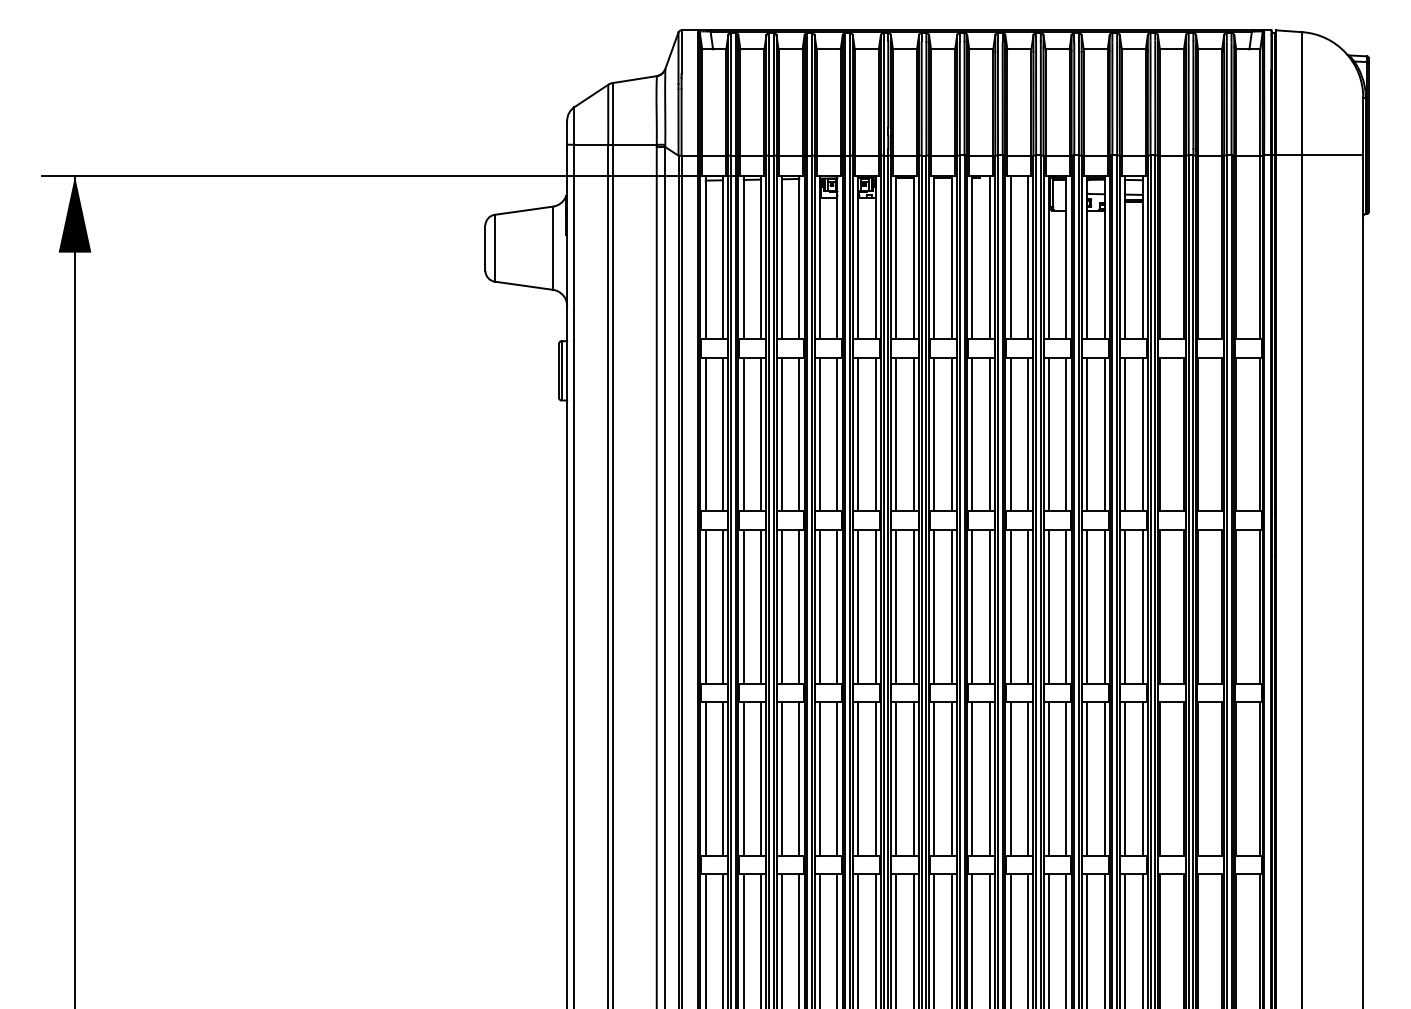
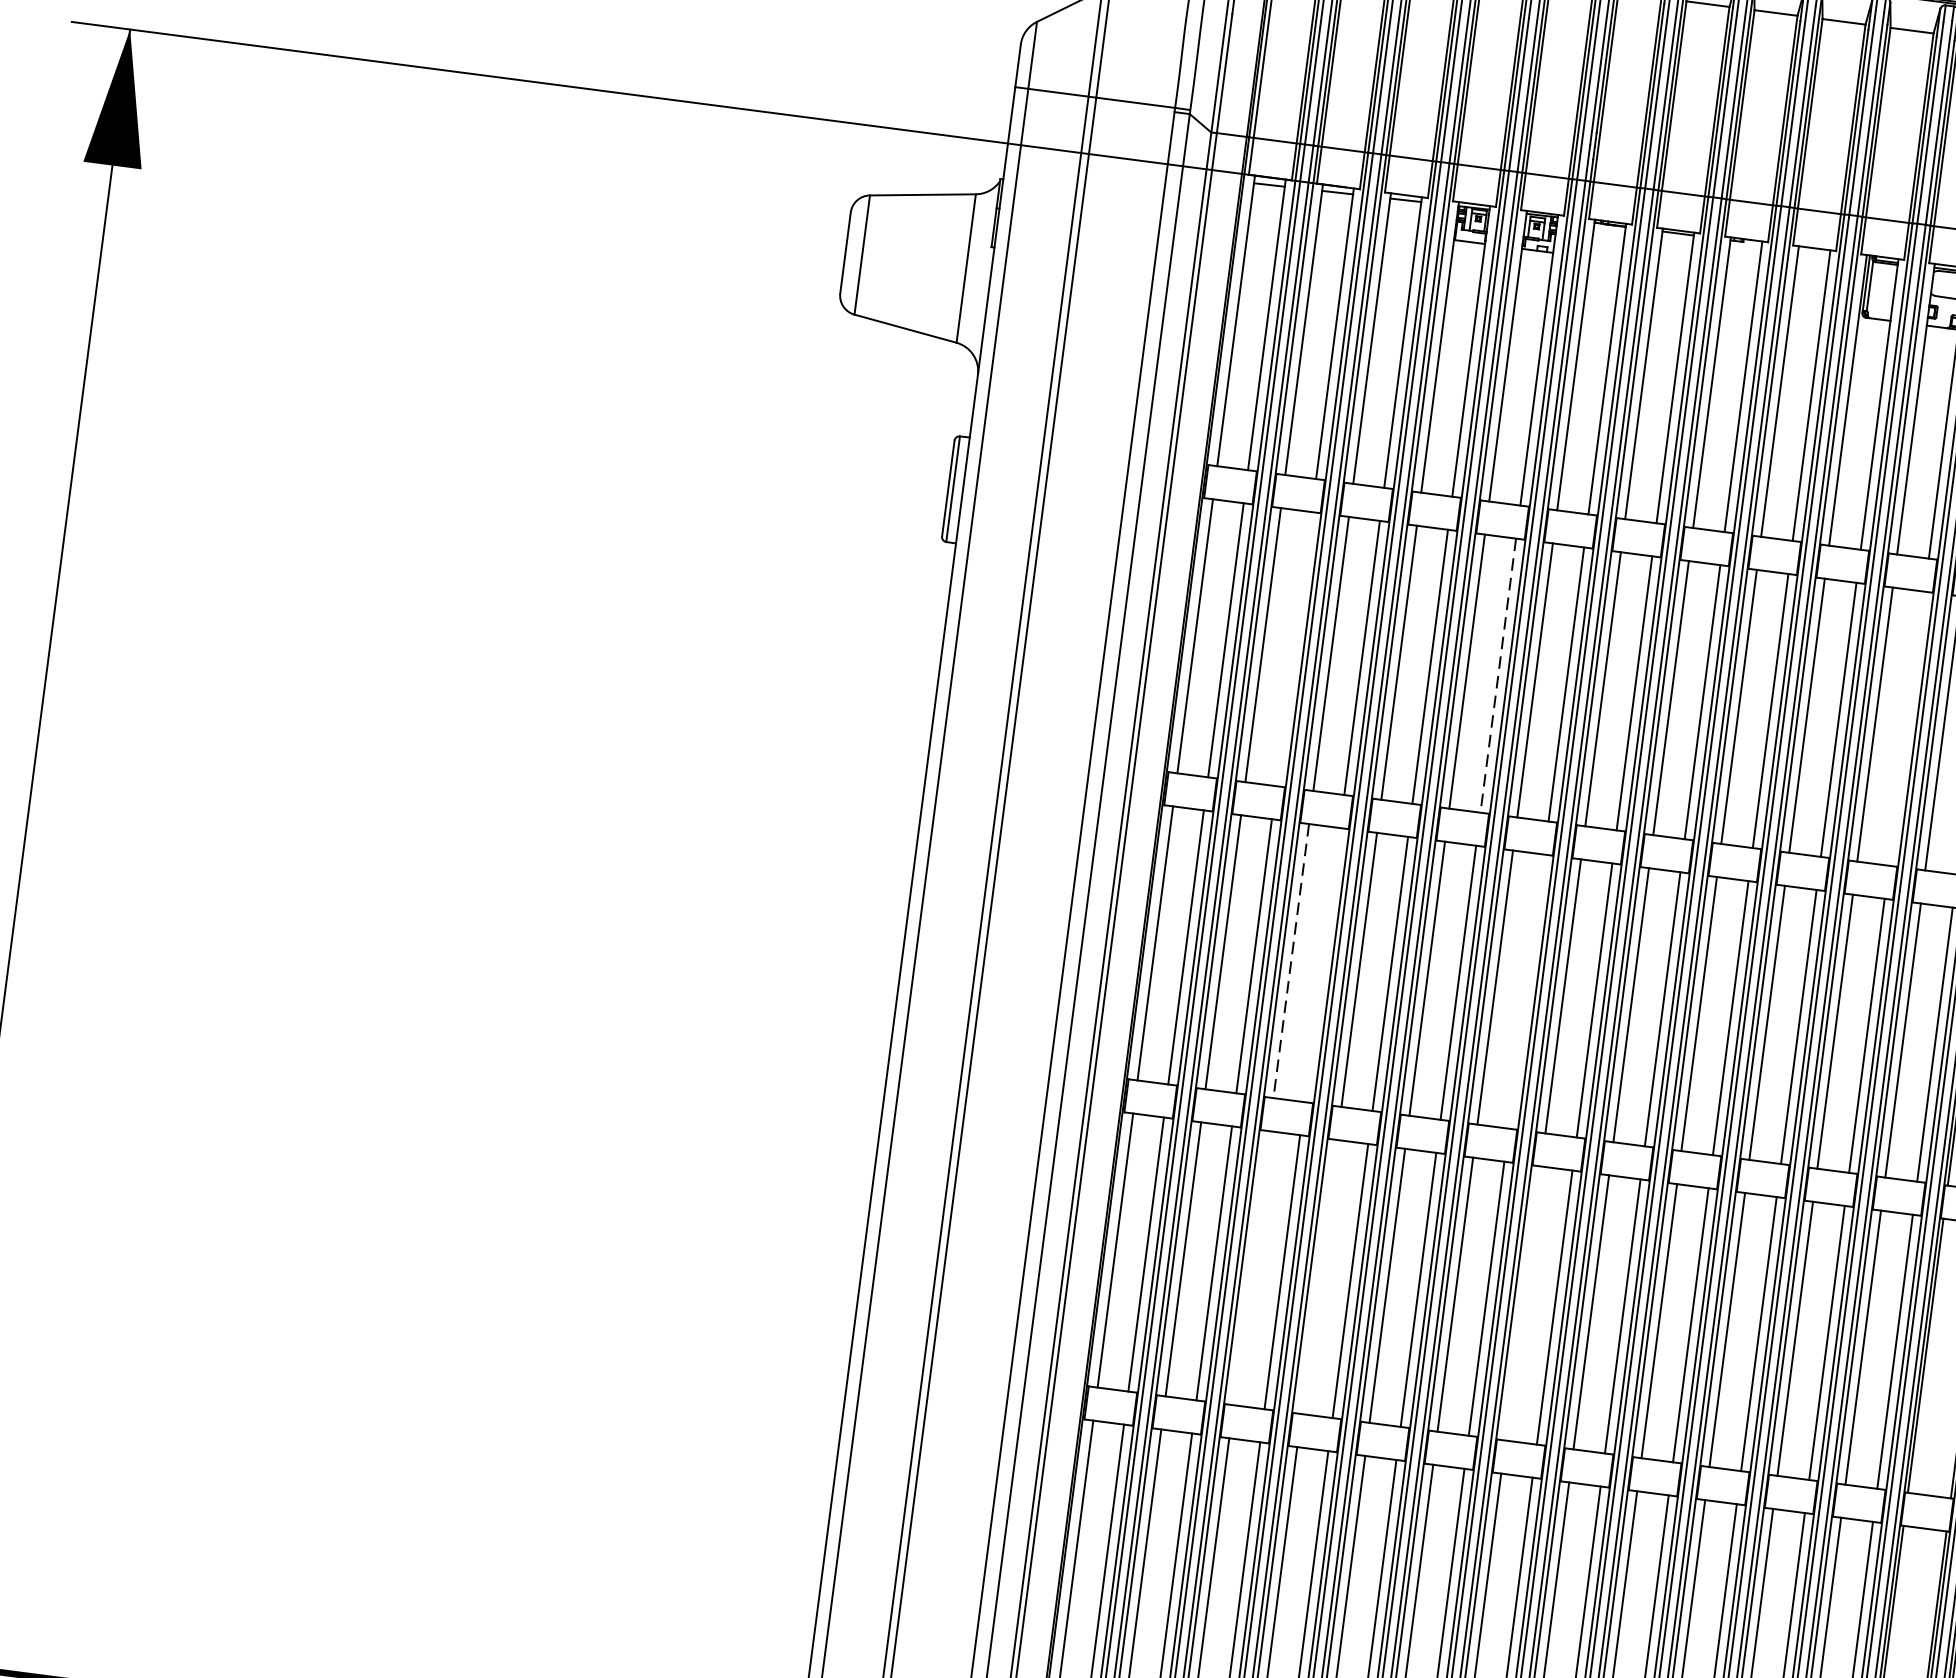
line: (761, 434) -> (1294, 649), removed
line: (875, 434) -> (1498, 675), solid -> dashed
line: (1104, 434) -> (1906, 728), removed
line: (781, 606) -> (1290, 960), solid -> dashed
line: (799, 606) -> (1322, 964), removed
line: (913, 606) -> (1526, 991), removed
line: (781, 778) -> (1250, 1267), removed
line: (820, 778) -> (1320, 1276), removed
line: (934, 778) -> (1523, 1302), removed

